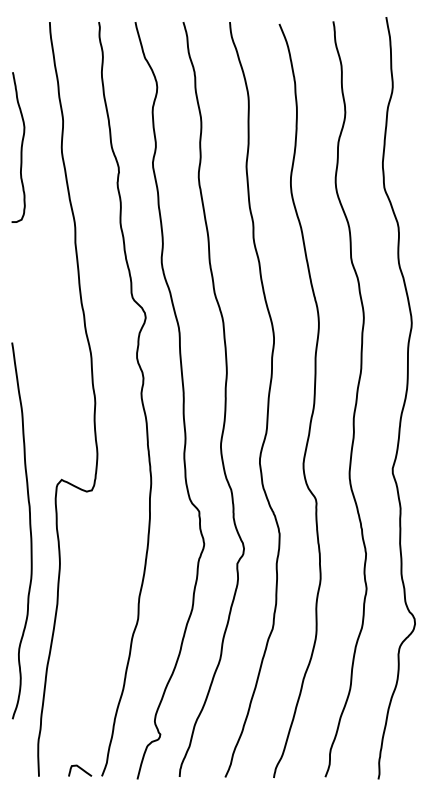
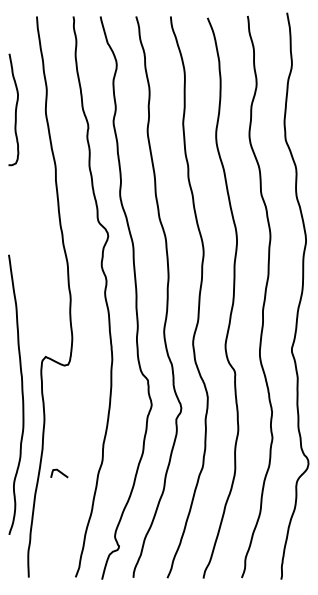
curve: (80, 769) -> (59, 472), moved

